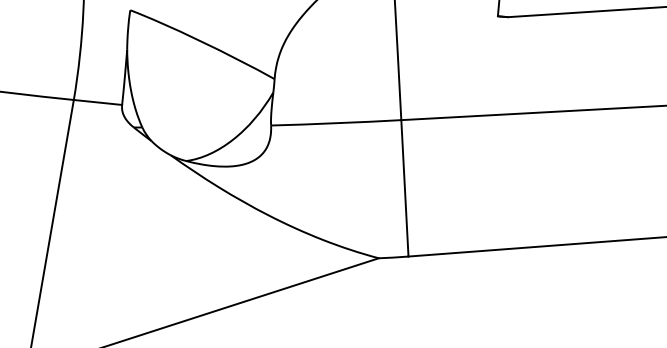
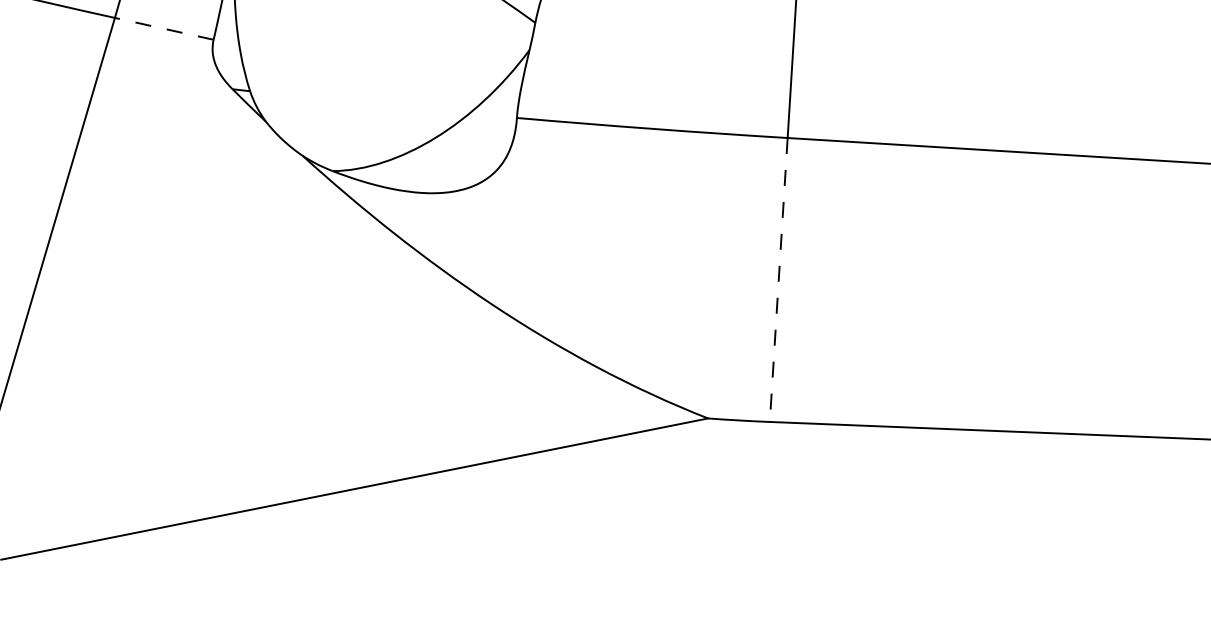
line: (97, 102) -> (163, 28), solid -> dashed
line: (404, 188) -> (777, 280), solid -> dashed

